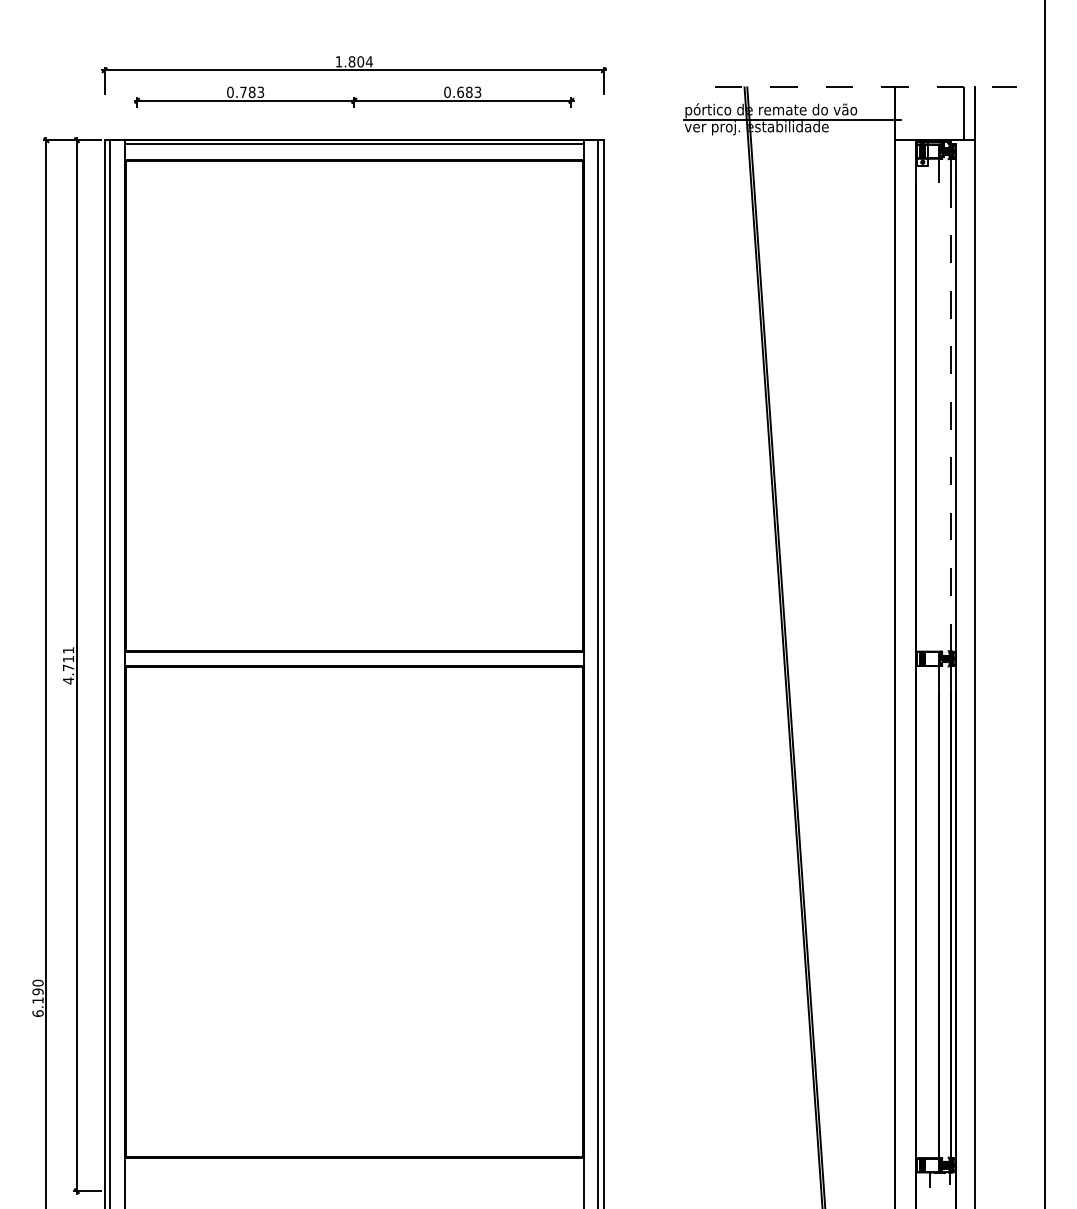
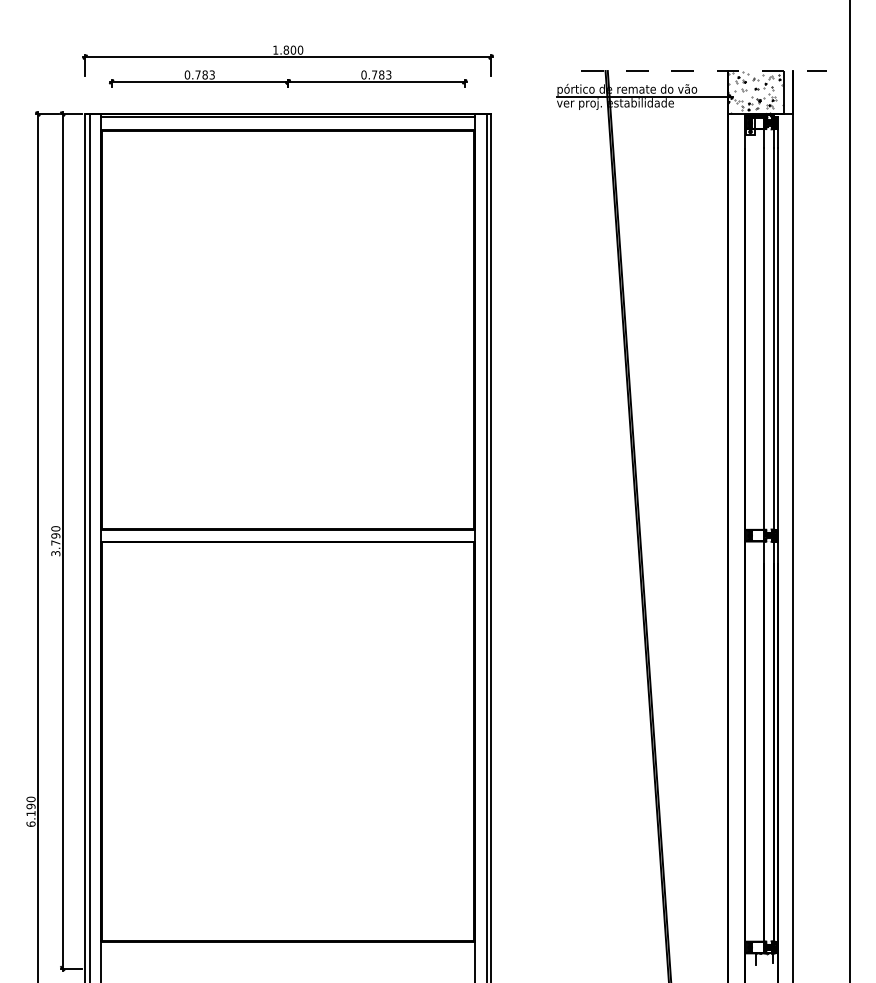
text: (369, 60) -> (300, 49), 1.804 -> 1.800
text: (460, 91) -> (374, 74), 0.683 -> 0.783
hatch: (927, 113) -> (754, 92), added
line: (938, 416) -> (763, 338), added
line: (951, 416) -> (773, 338), dashed -> solid
text: (68, 665) -> (55, 541), 4.711 -> 3.790

